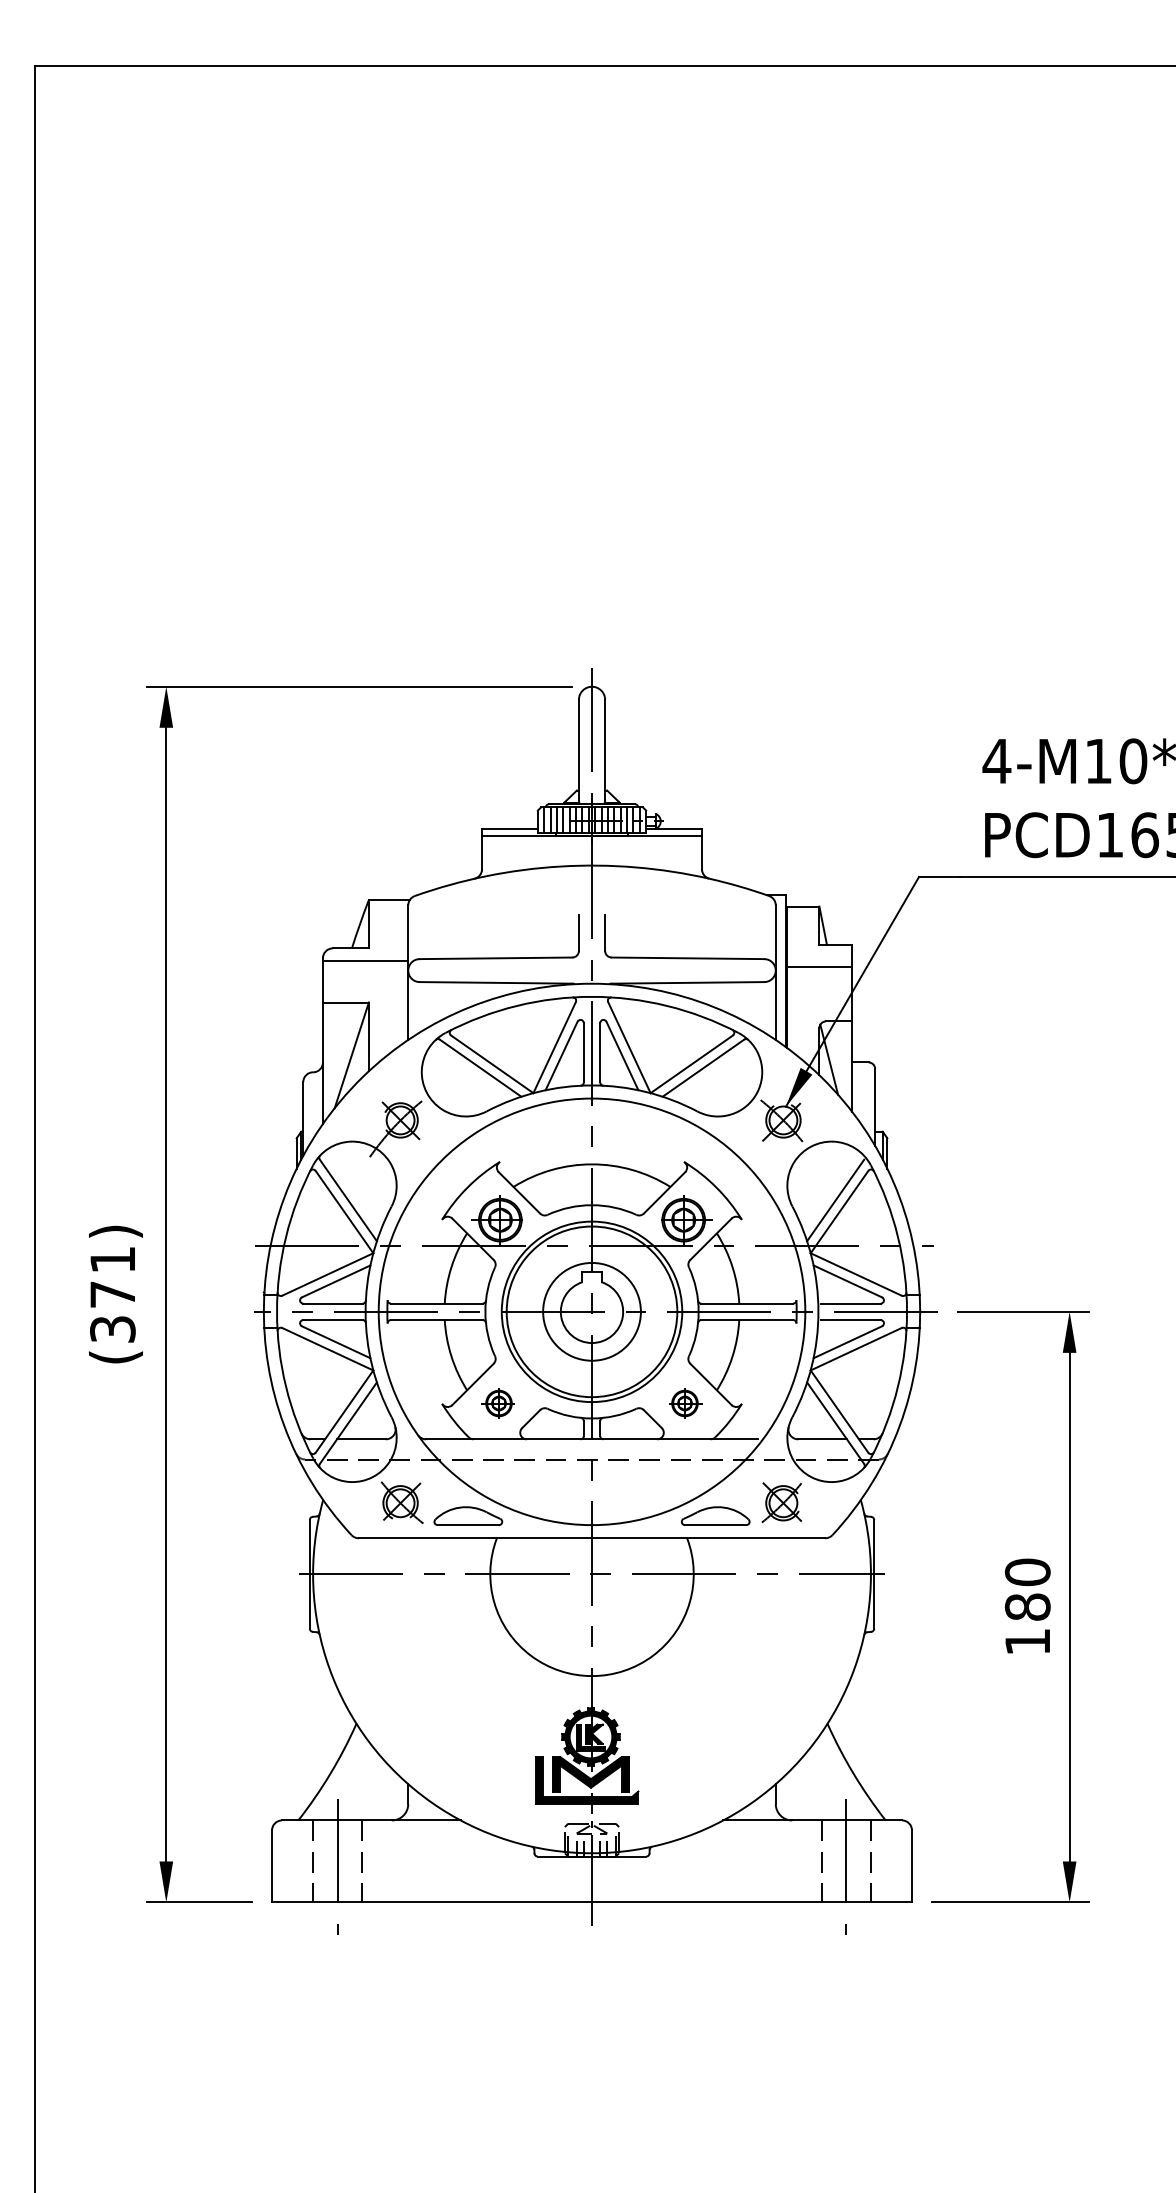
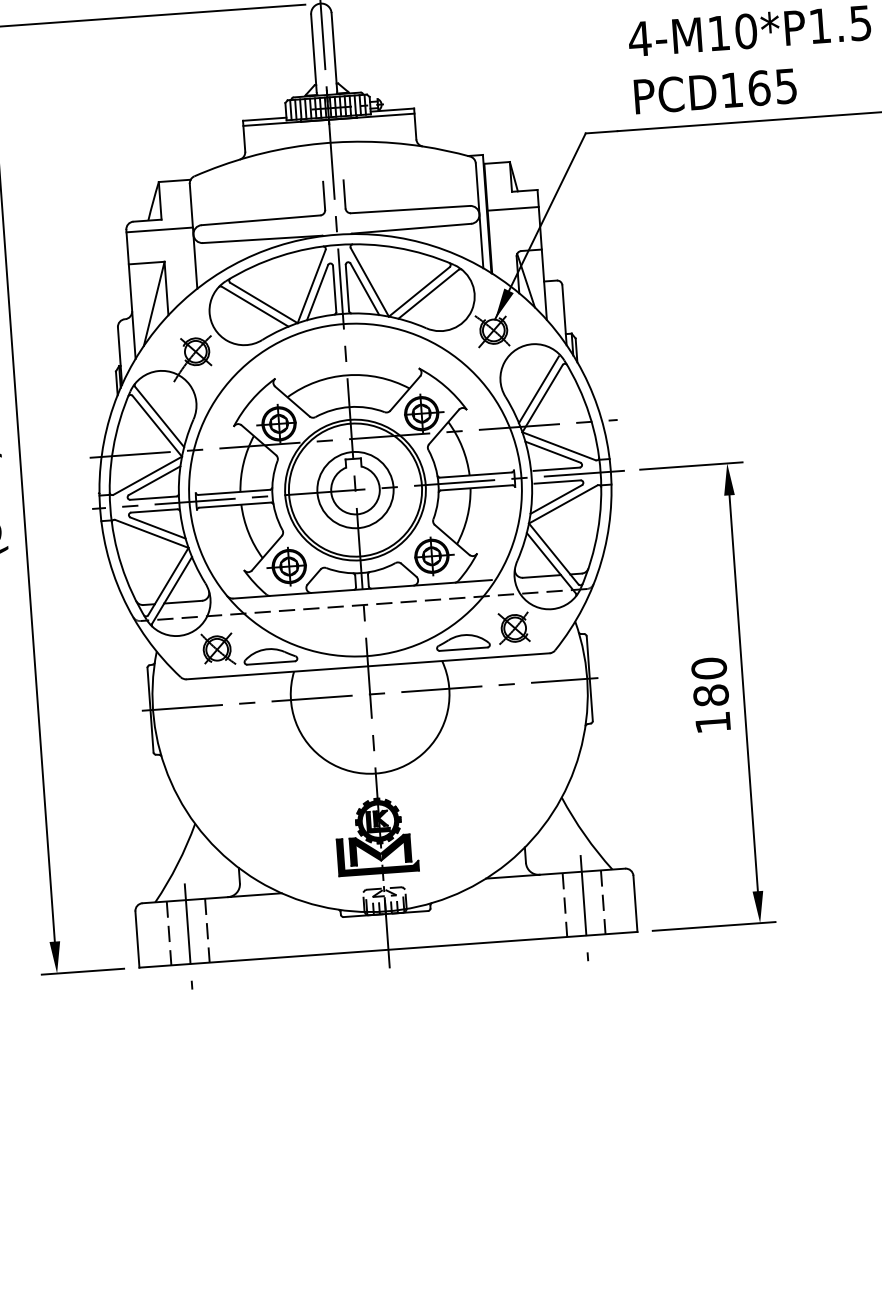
part: (496, 1403) -> (286, 566), size x1.67
part: (686, 1403) -> (434, 556), size x1.67

